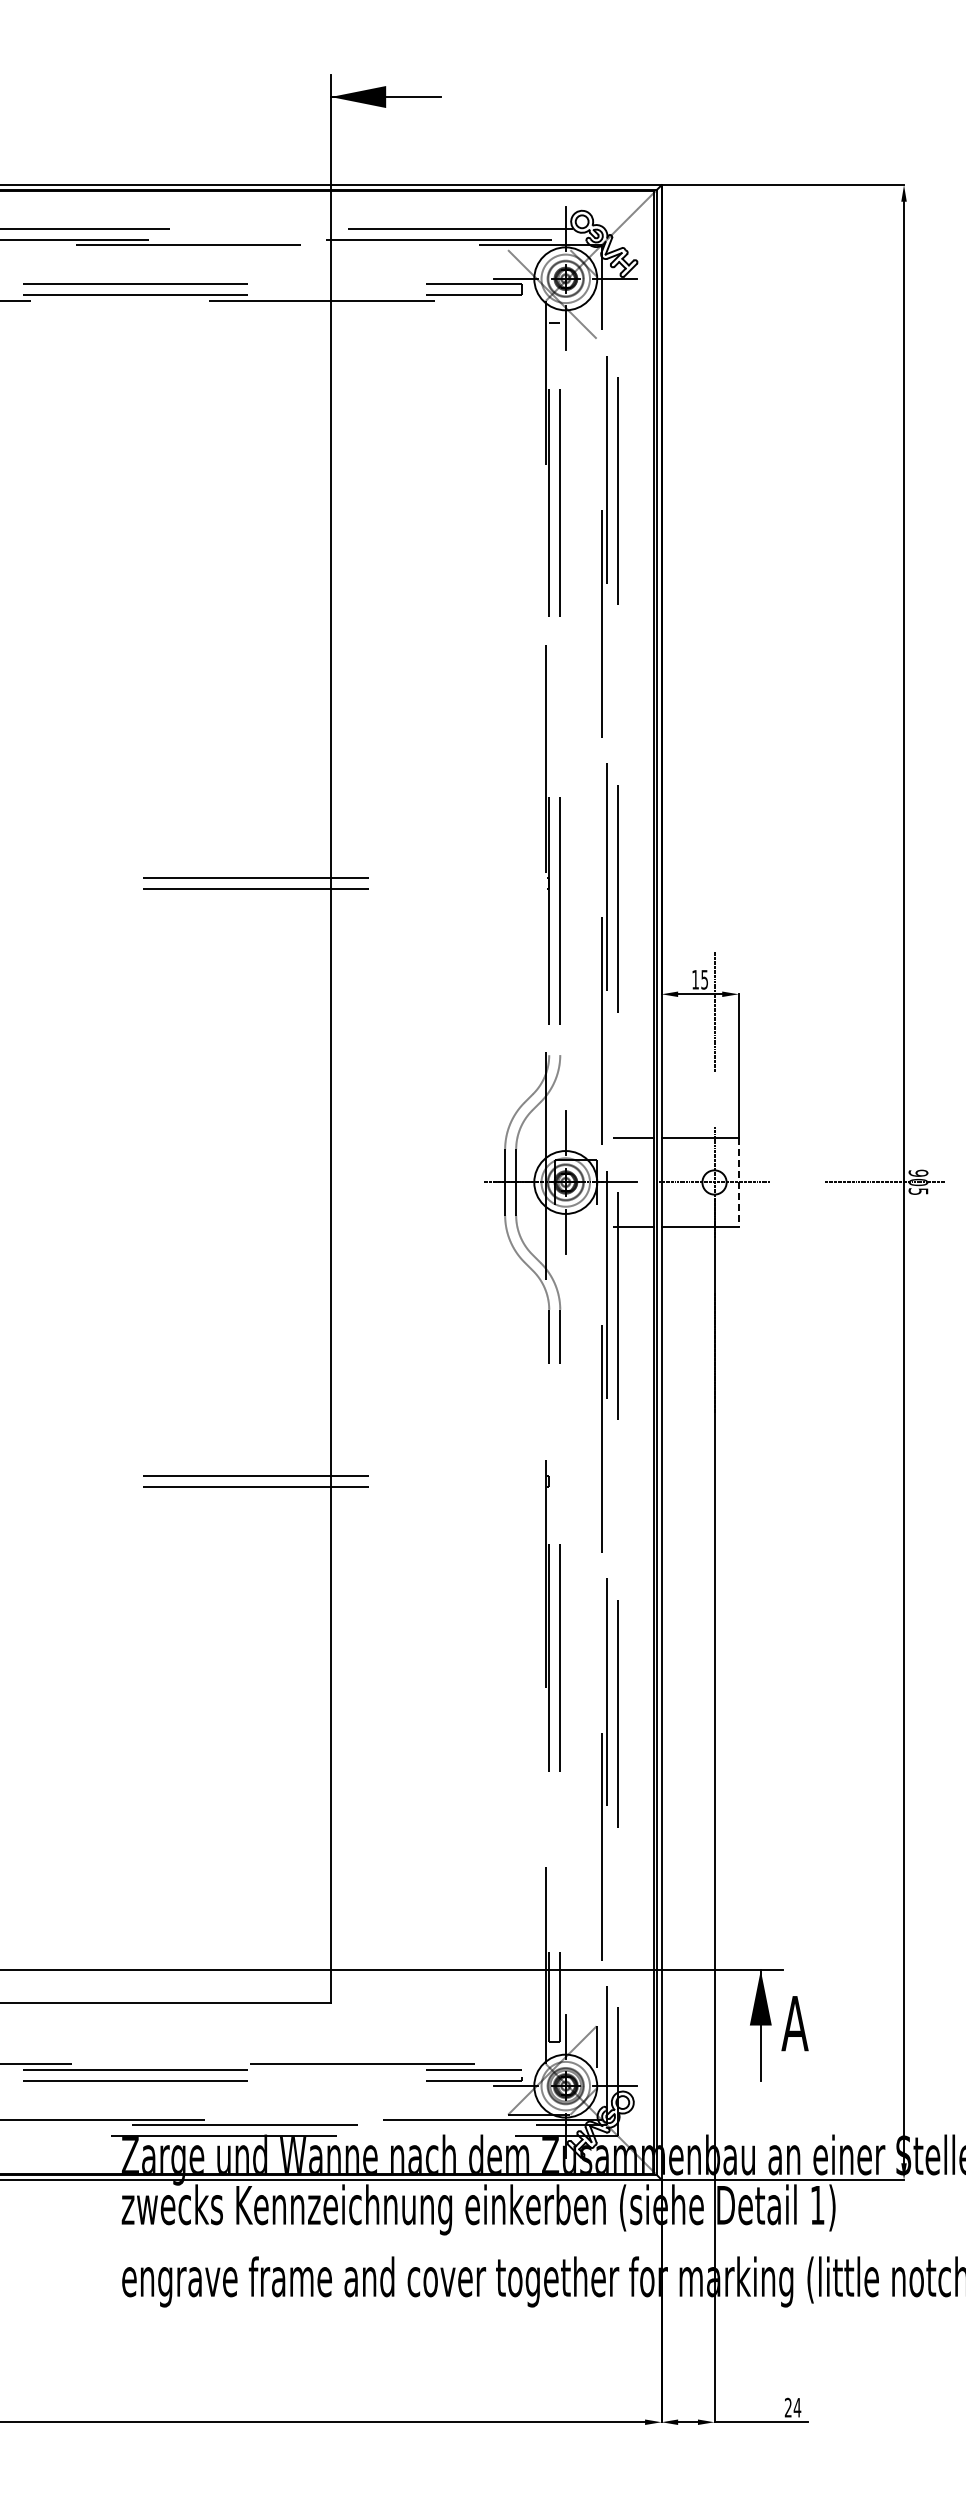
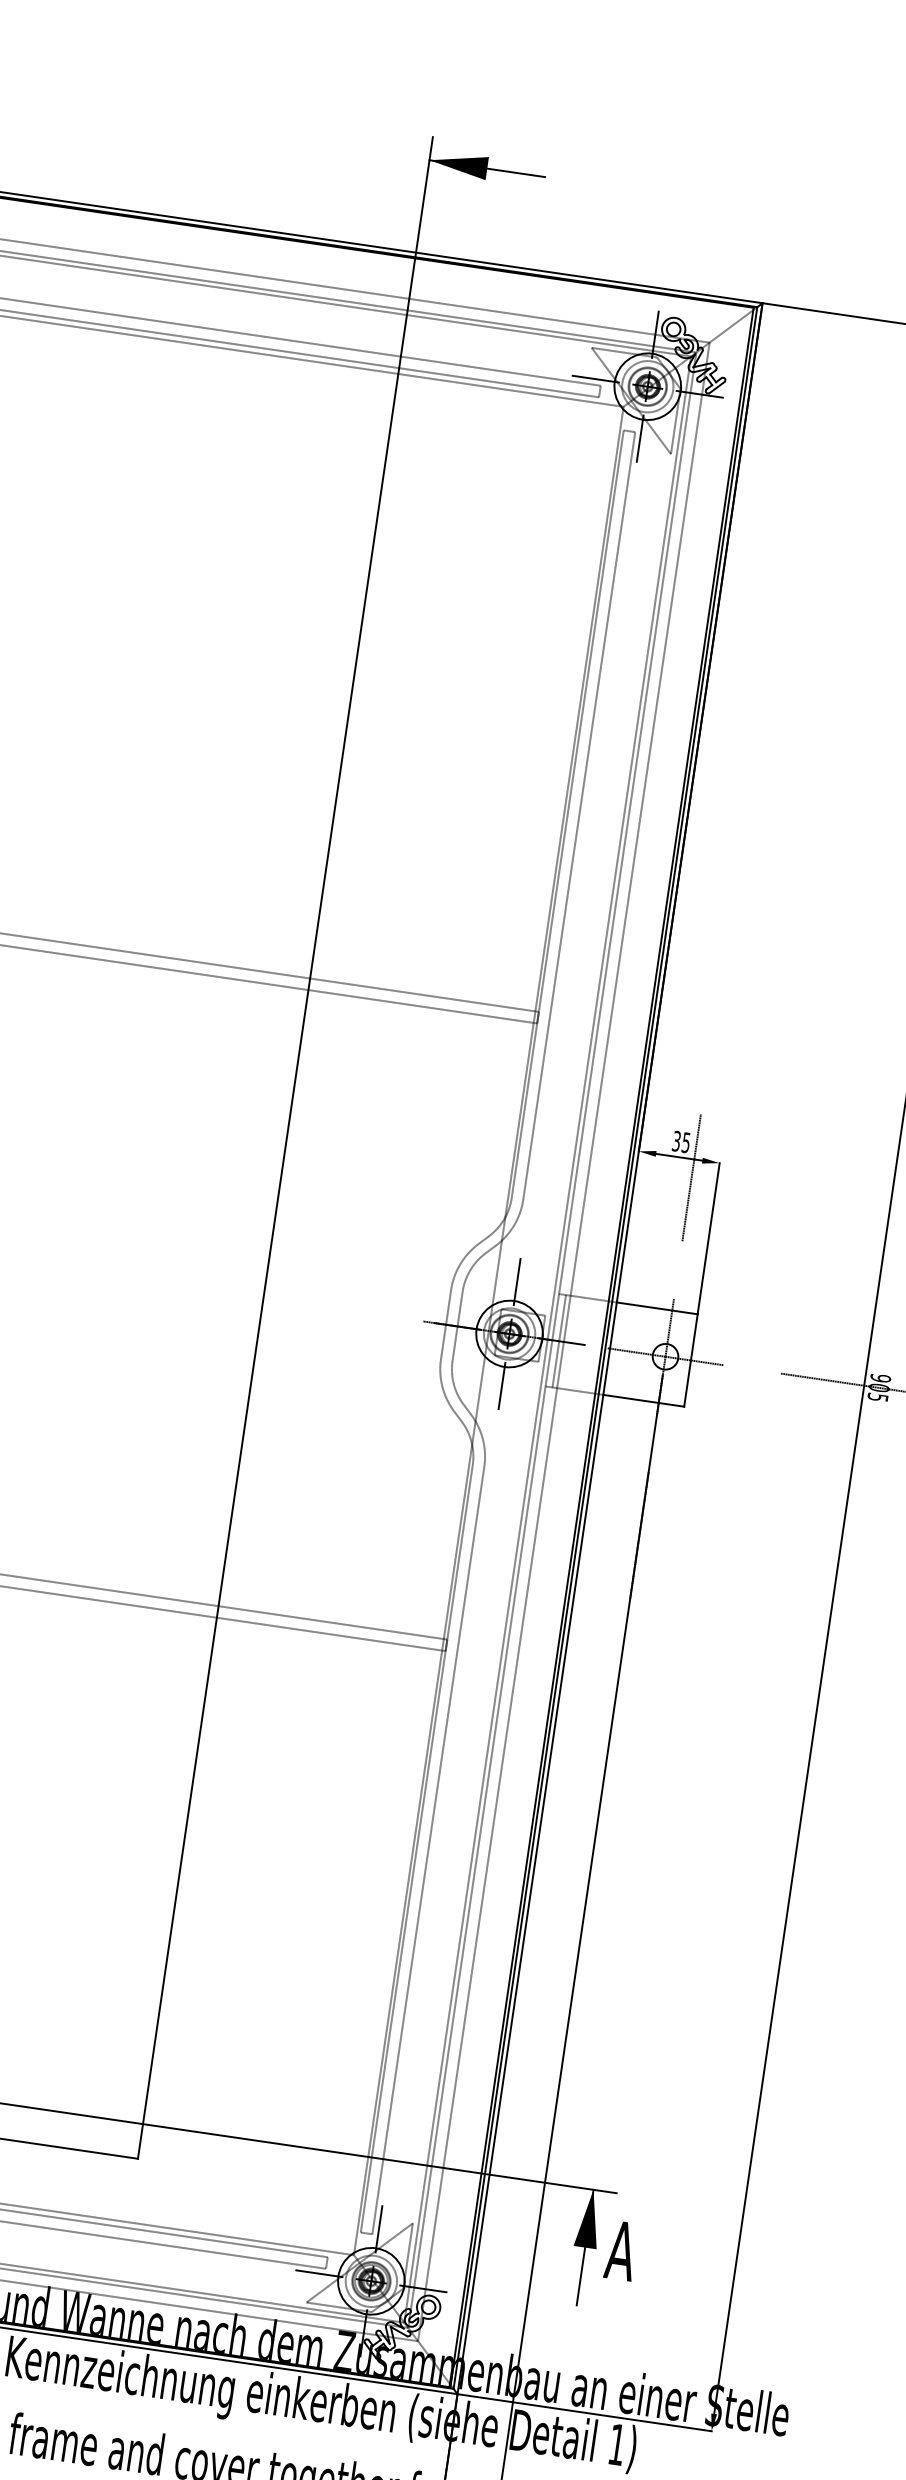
text: (695, 979) -> (676, 1141), 15 -> 35
line: (613, 1182) -> (559, 1341), added
line: (738, 1182) -> (690, 1360), dashed -> solid

